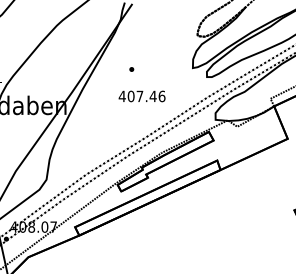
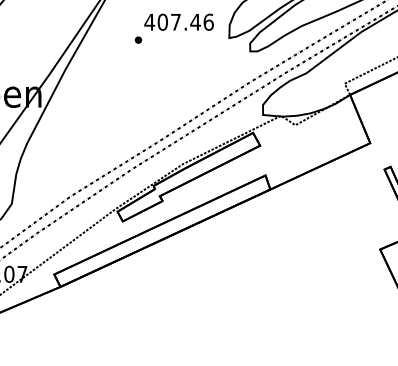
text: (141, 96) -> (178, 22), moved

